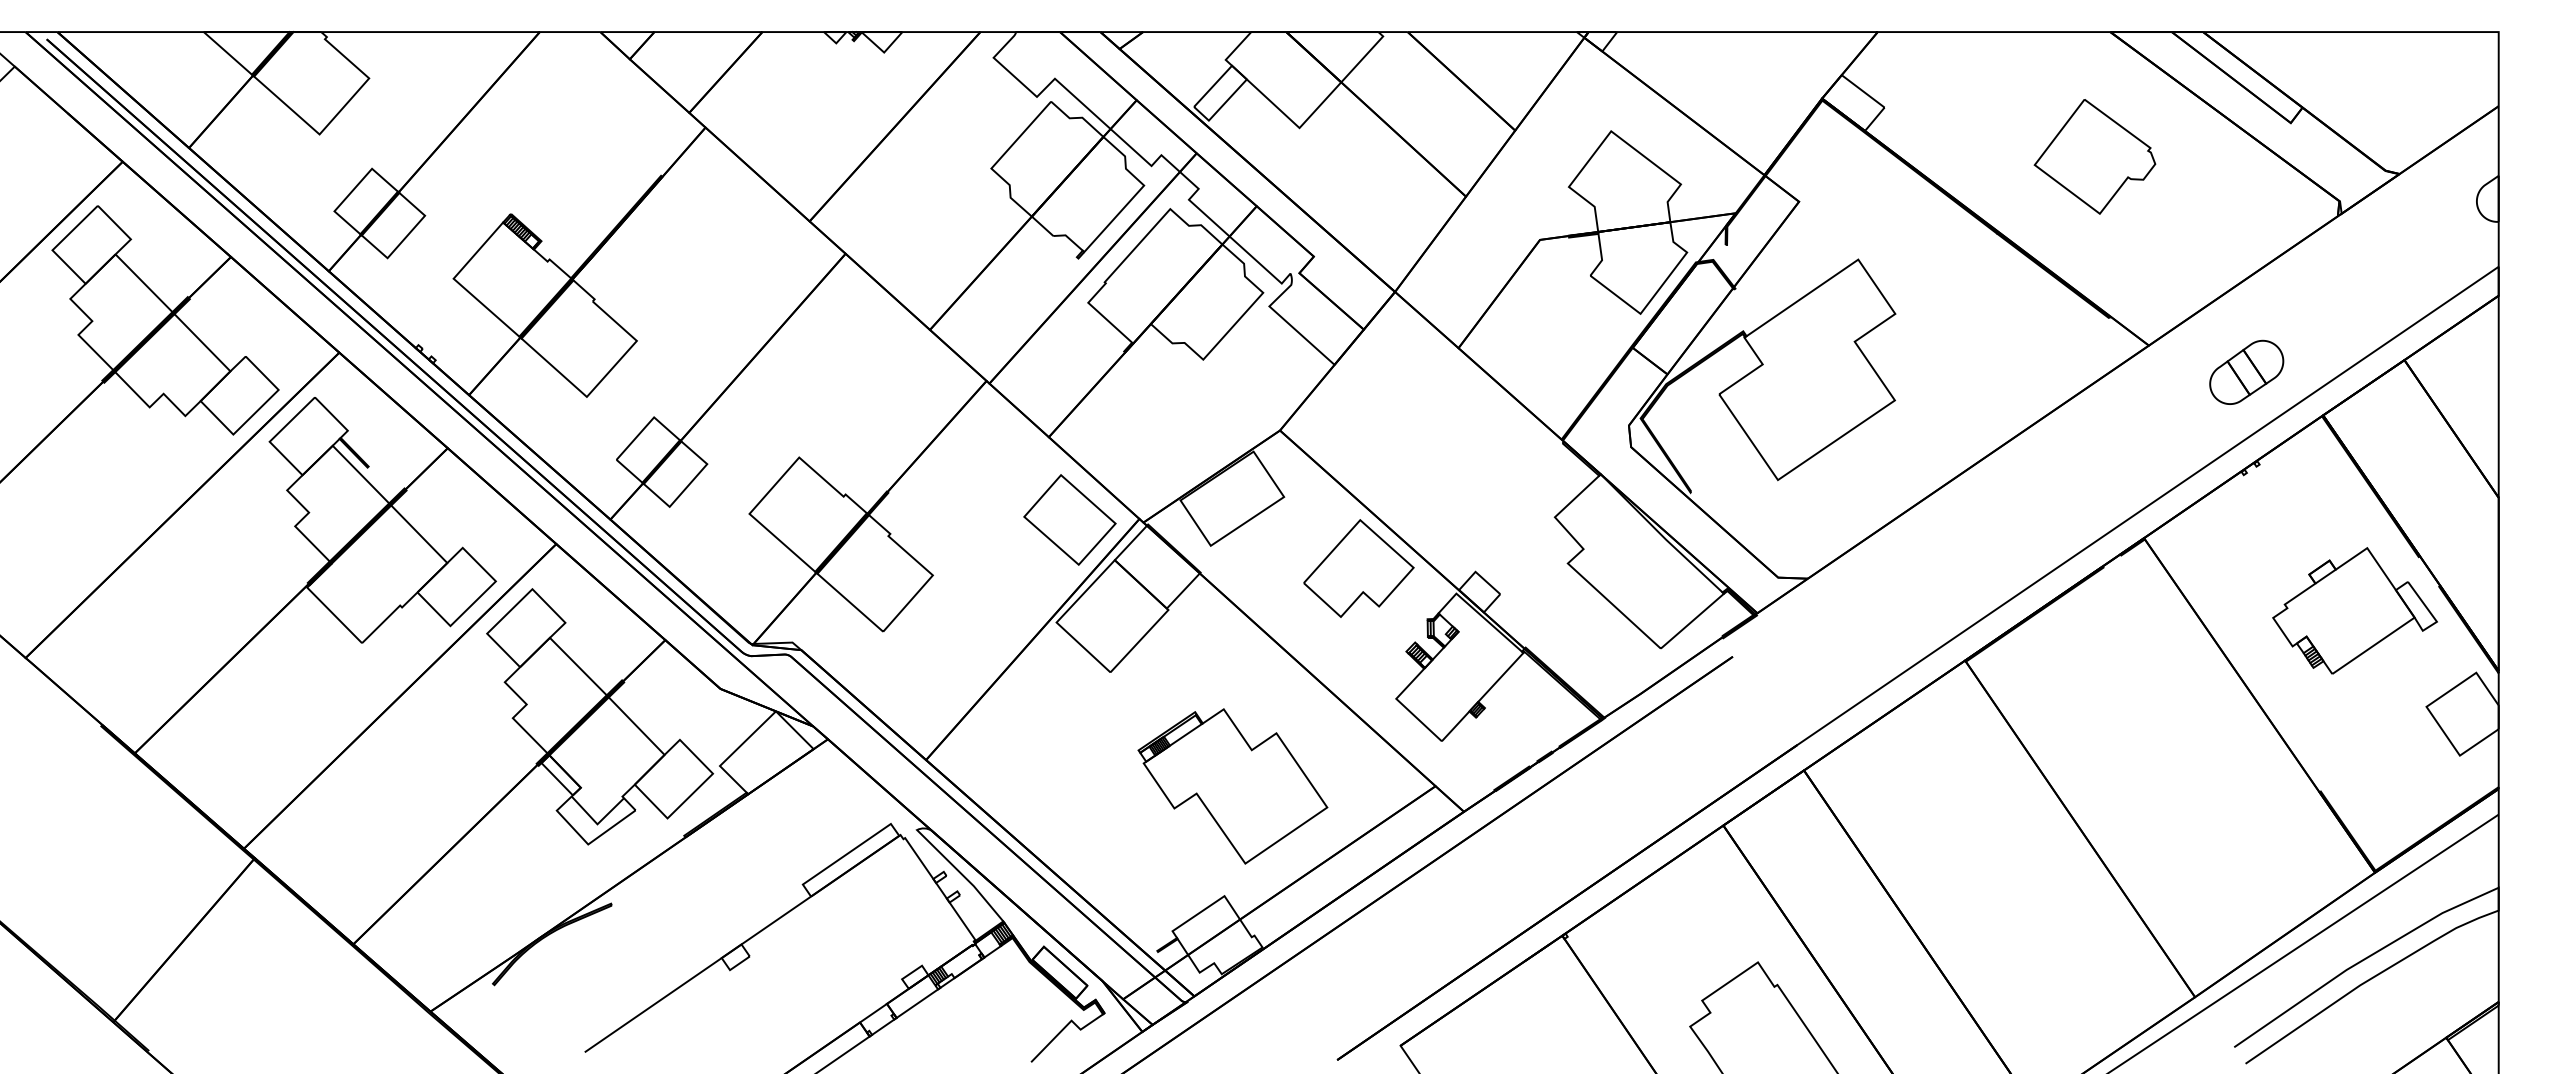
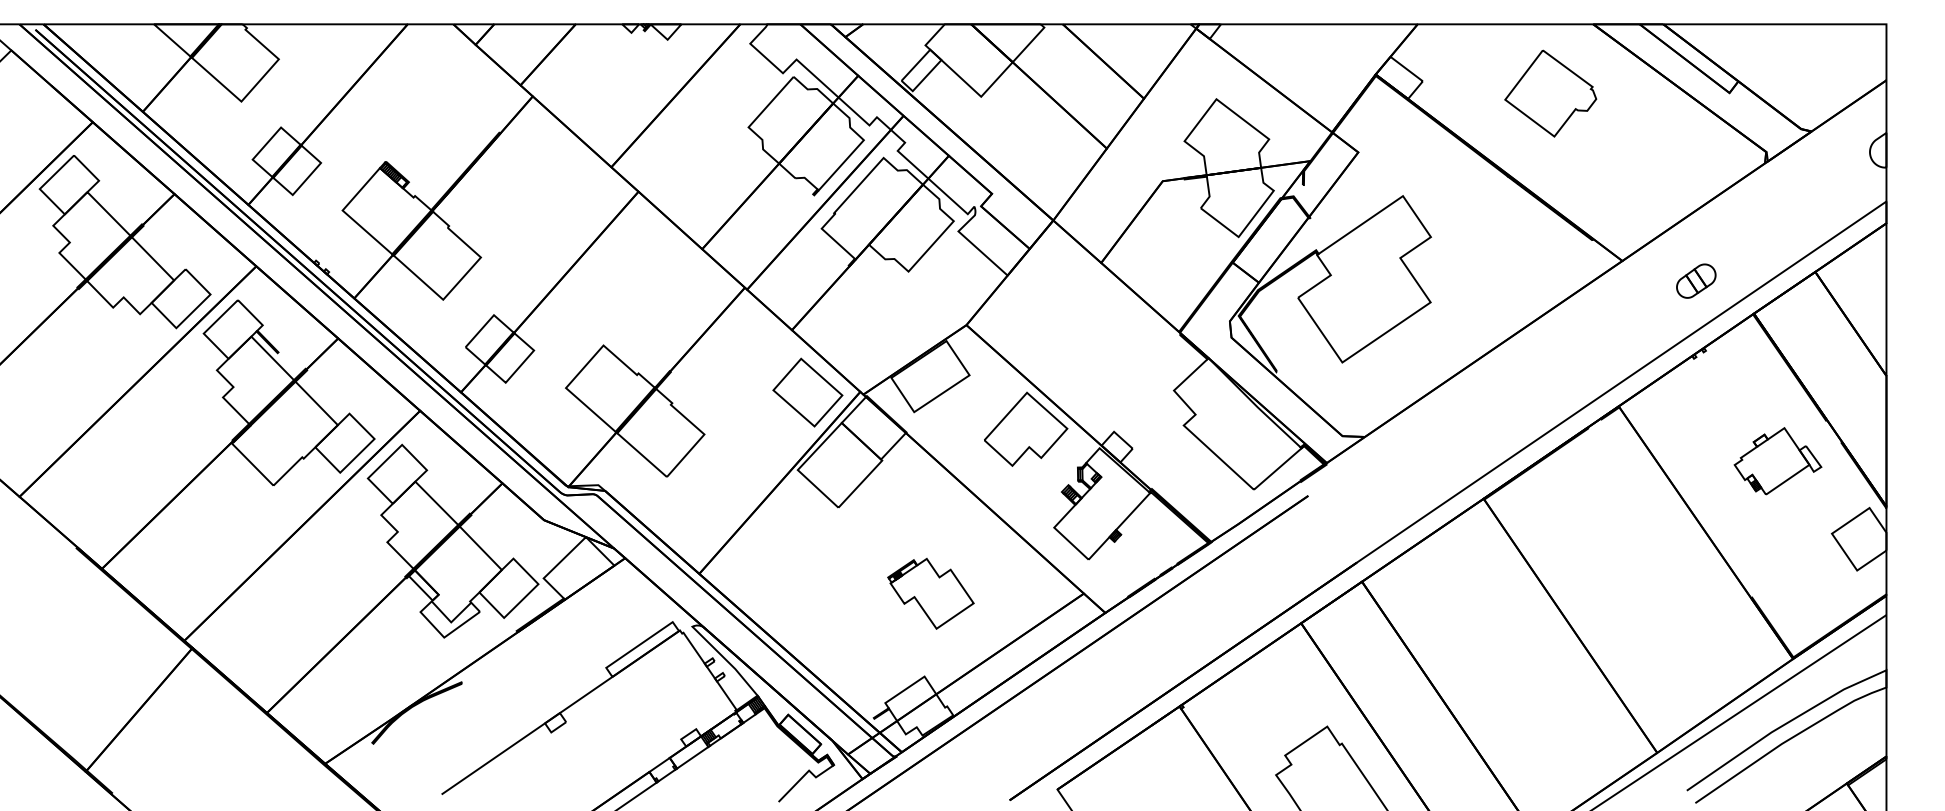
part: (2094, 156) -> (1550, 93), moved
part: (2246, 371) -> (1696, 280), size x0.7
part: (2354, 610) -> (1777, 460), size x0.7
part: (1232, 786) -> (930, 593), size x0.6

